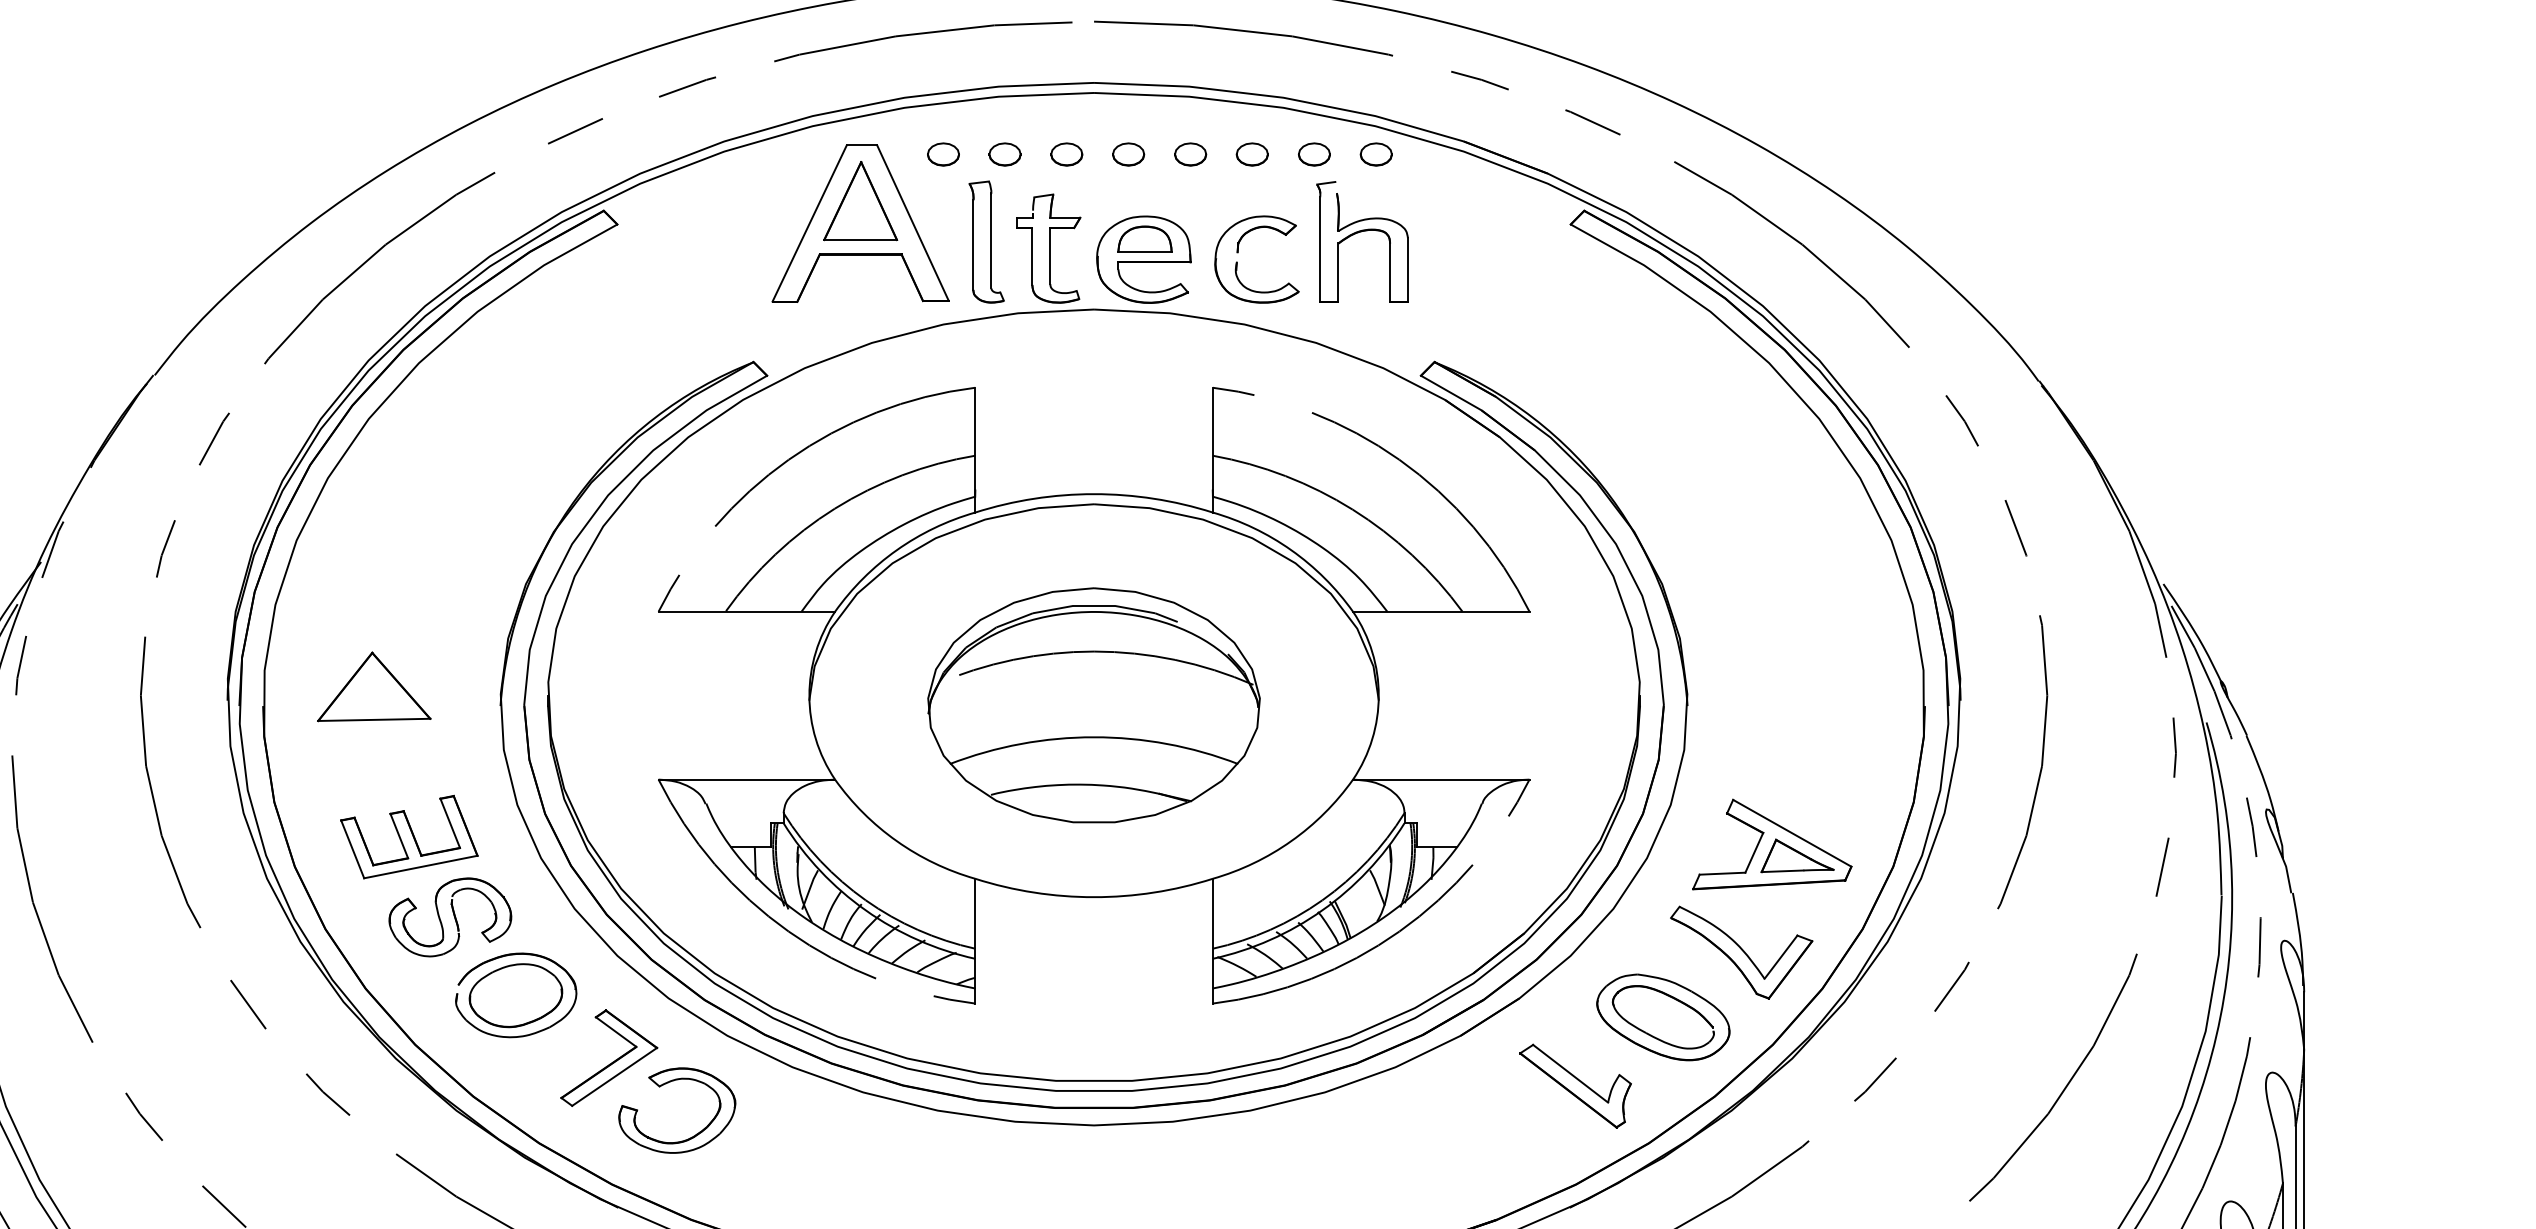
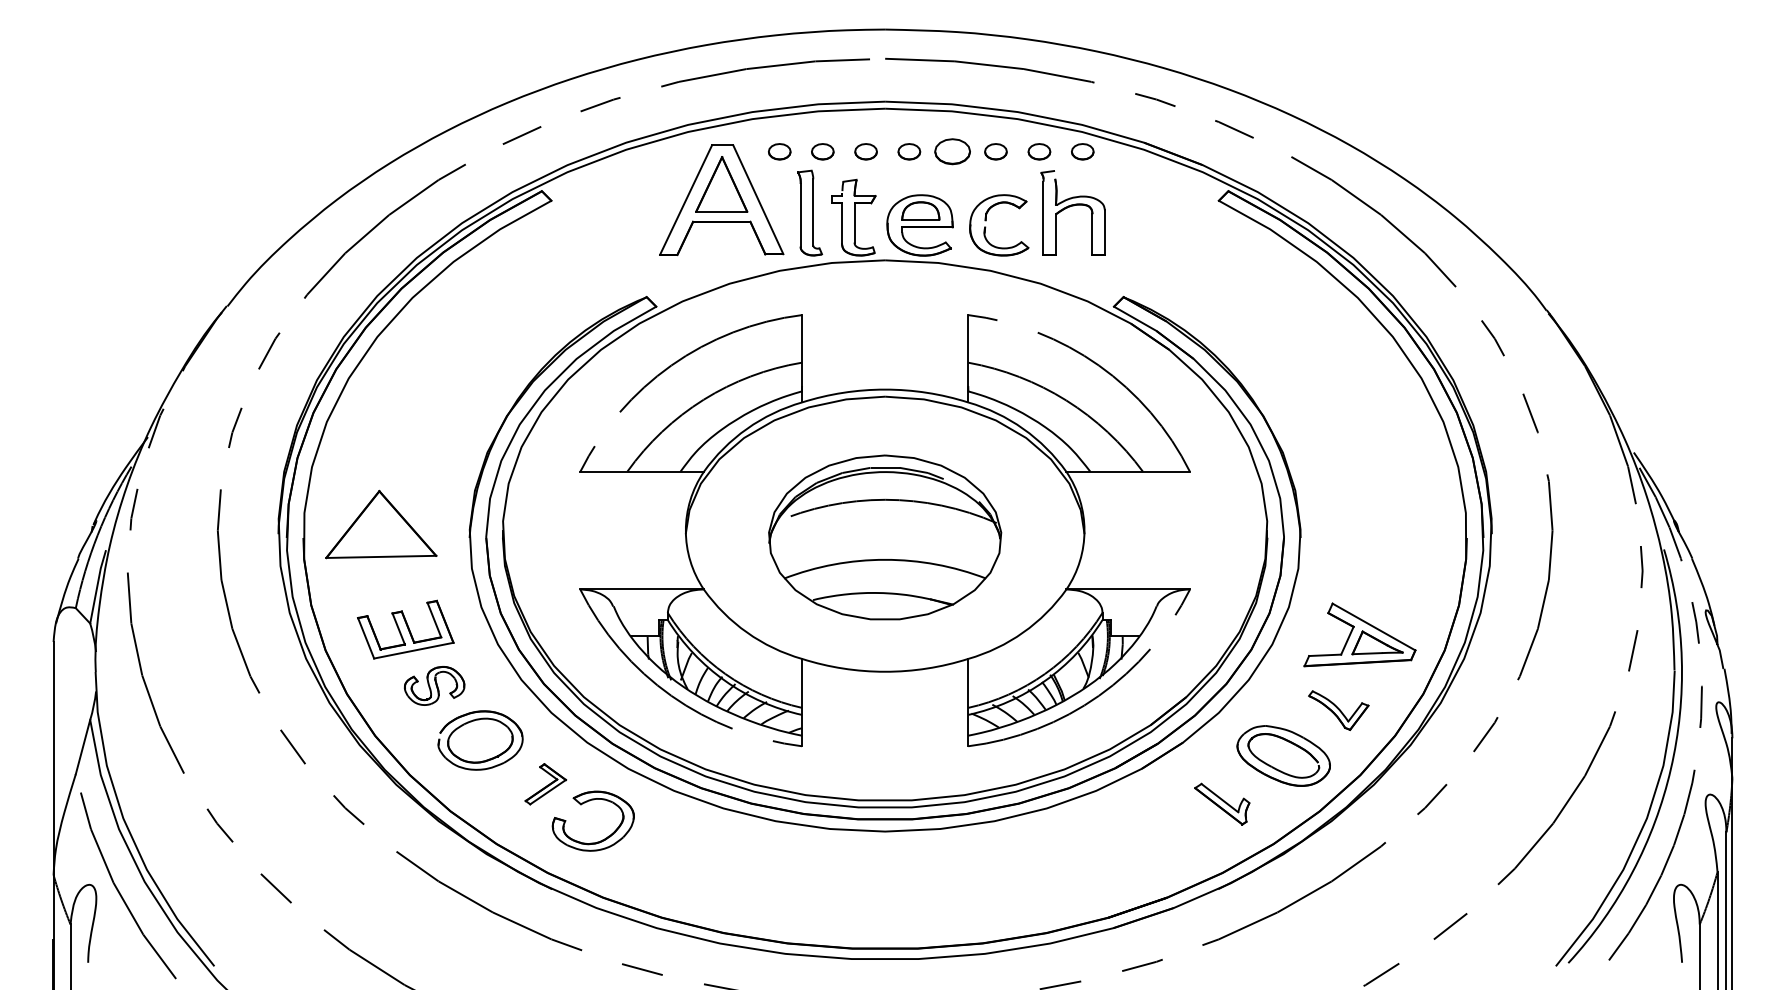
part: (1190, 154) -> (952, 151), size x1.6
part: (373, 686) -> (380, 524), size x1.4
part: (450, 916) -> (434, 685), size x0.7
part: (1741, 952) -> (1338, 710), size x0.6
part: (608, 1056) -> (545, 783), size x0.6
part: (1575, 1086) -> (1222, 804), size x0.7

